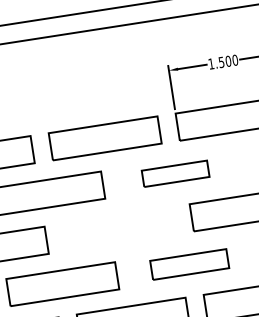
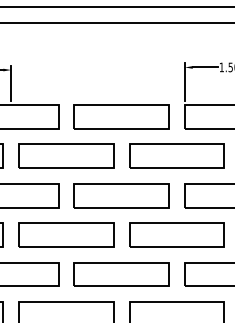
part: (174, 173) -> (176, 155), size x1.67
part: (118, 228) -> (121, 195), added
part: (189, 263) -> (176, 234), size x1.43

